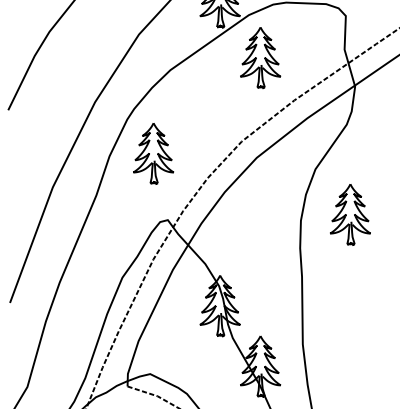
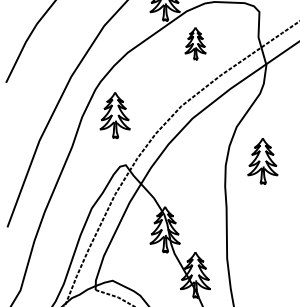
part: (260, 58) -> (195, 43), size x0.7

